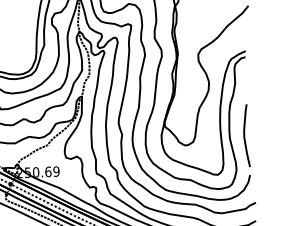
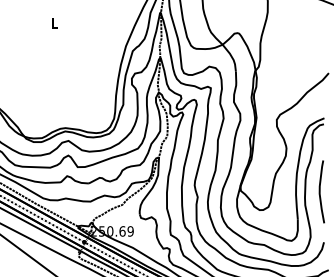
curve: (245, 135) -> (320, 191), moved

